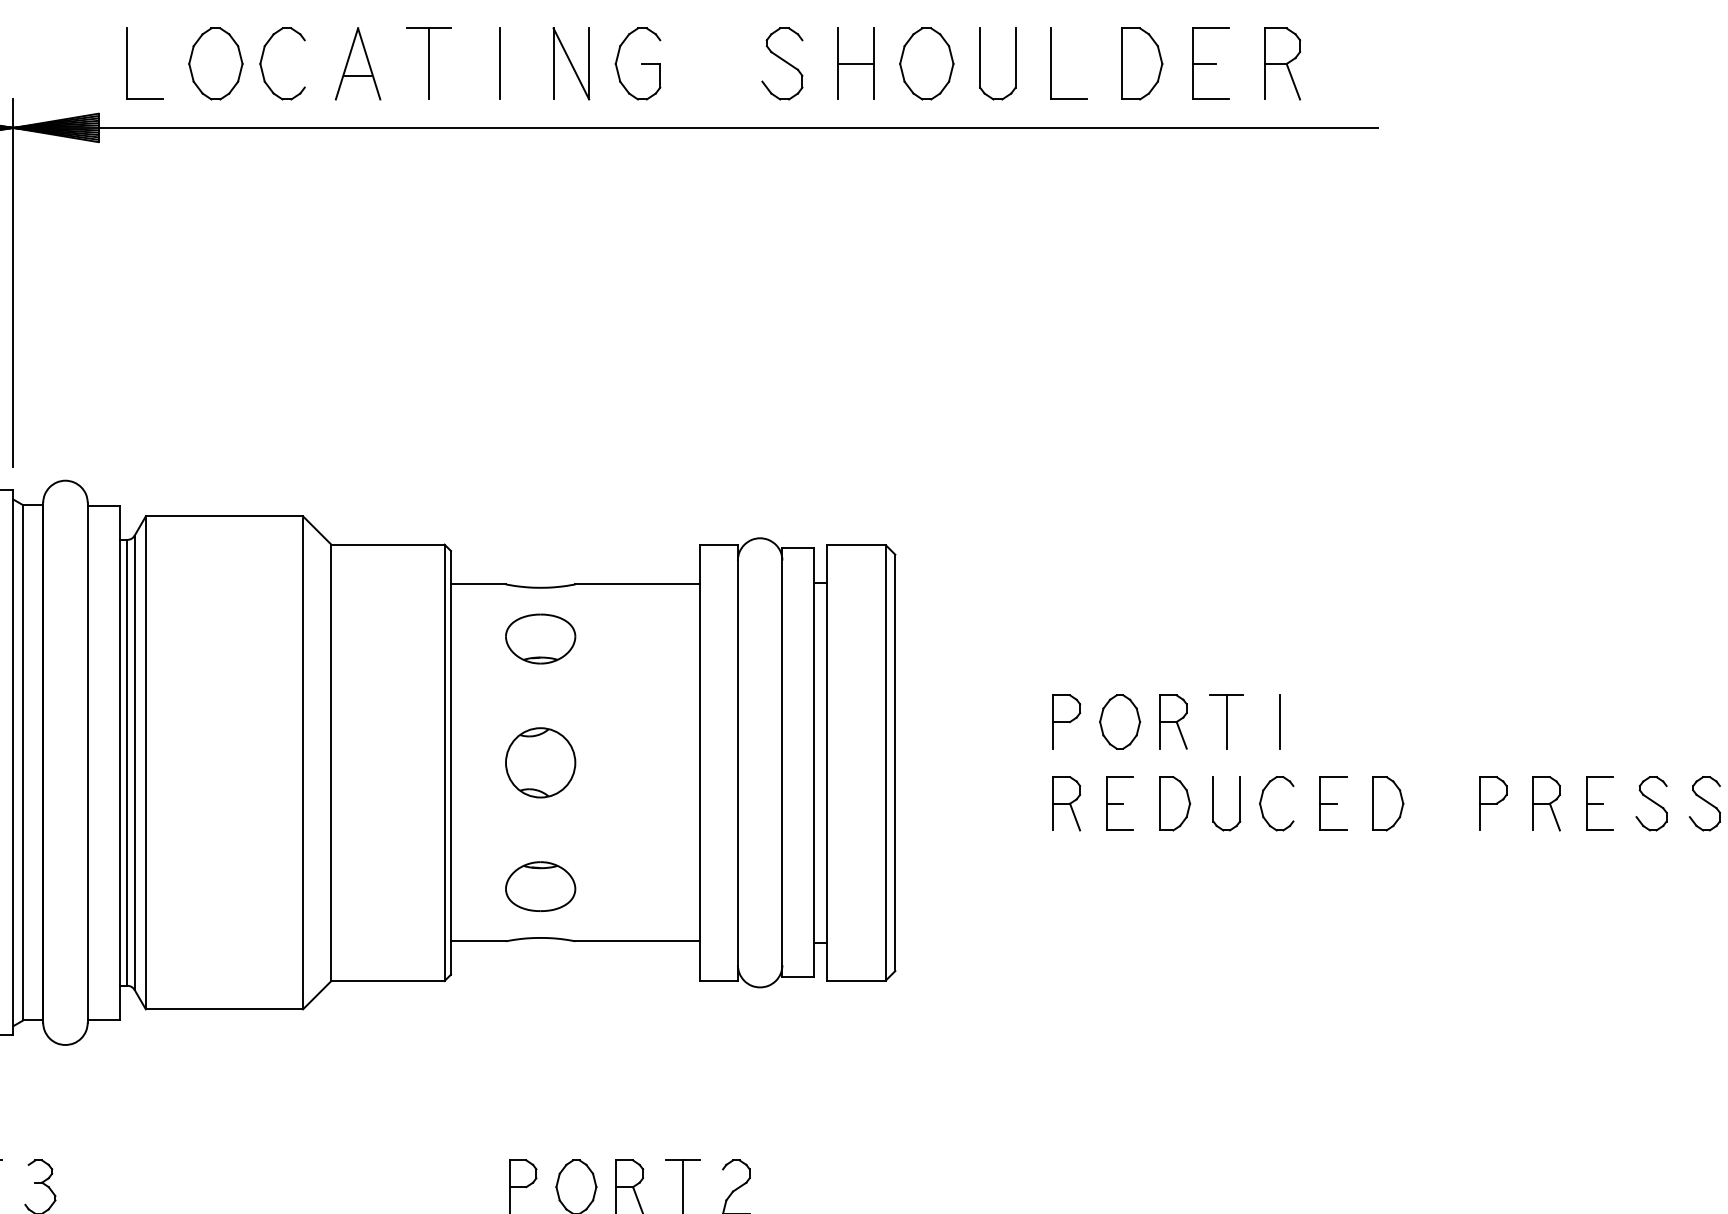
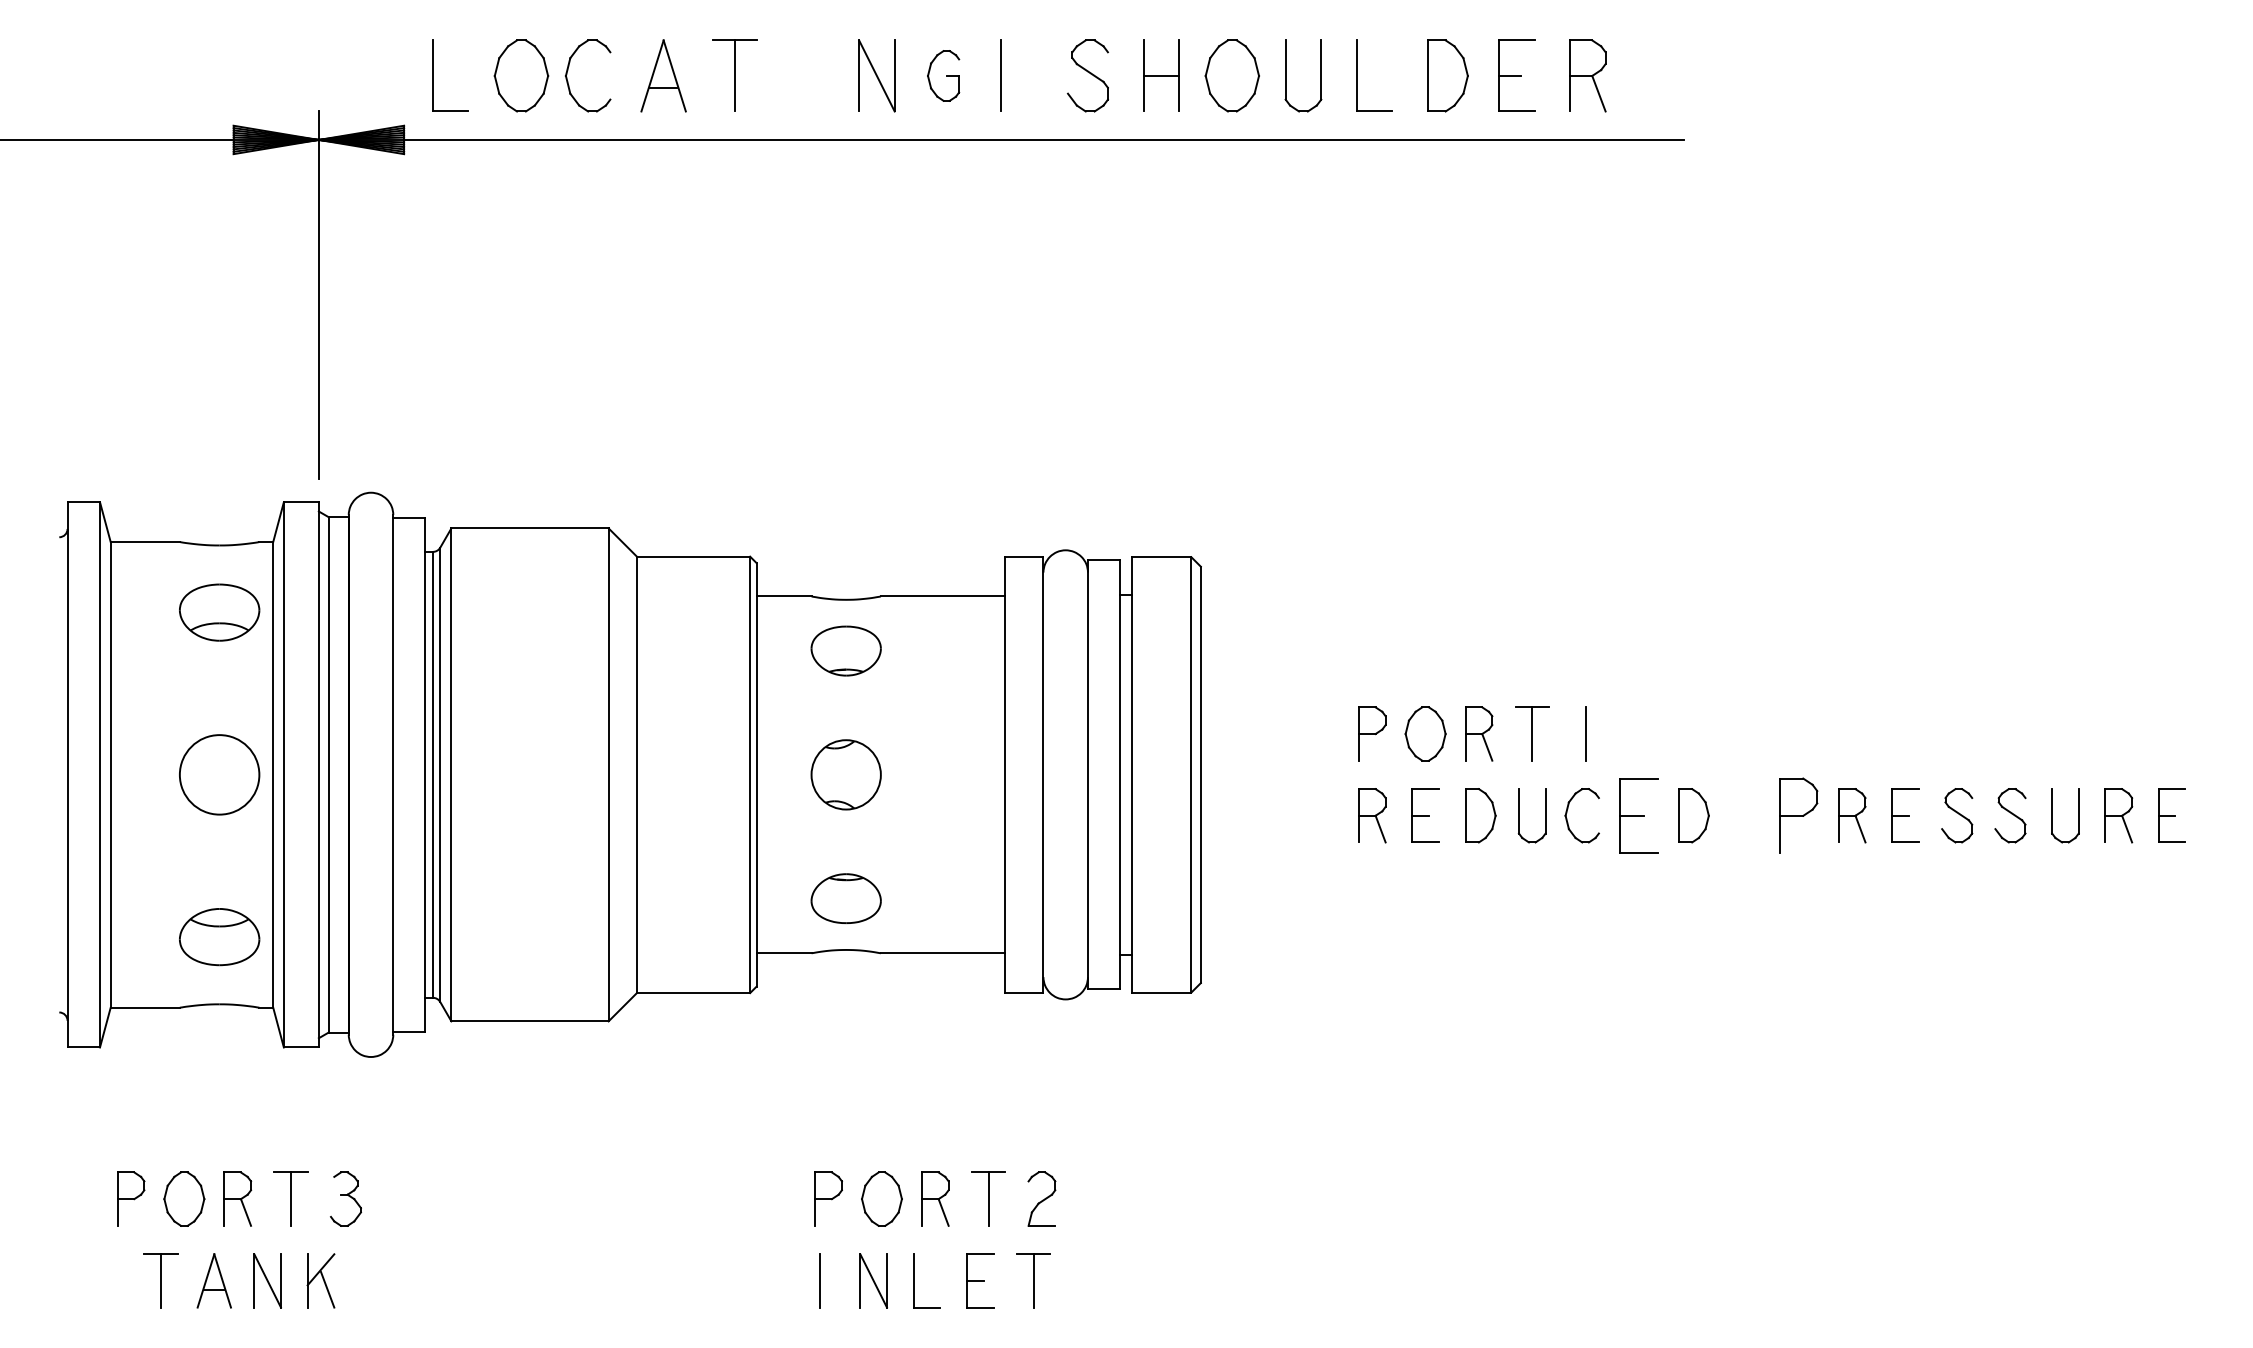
line: (499, 63) -> (1000, 75), moved
part: (637, 63) -> (943, 75), size x0.7
part: (1332, 803) -> (1638, 815), size x1.4
part: (1493, 803) -> (1799, 815), size x1.4

